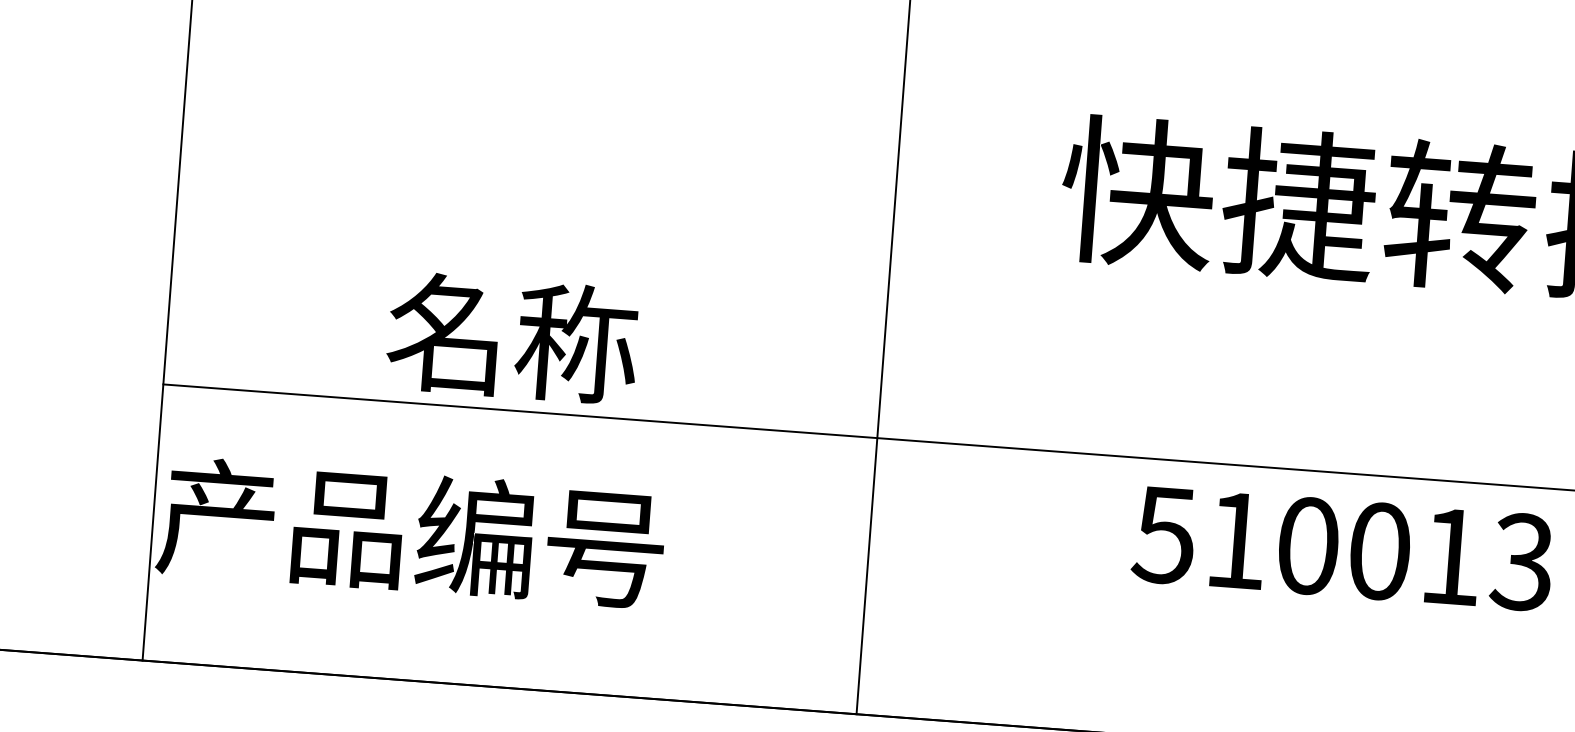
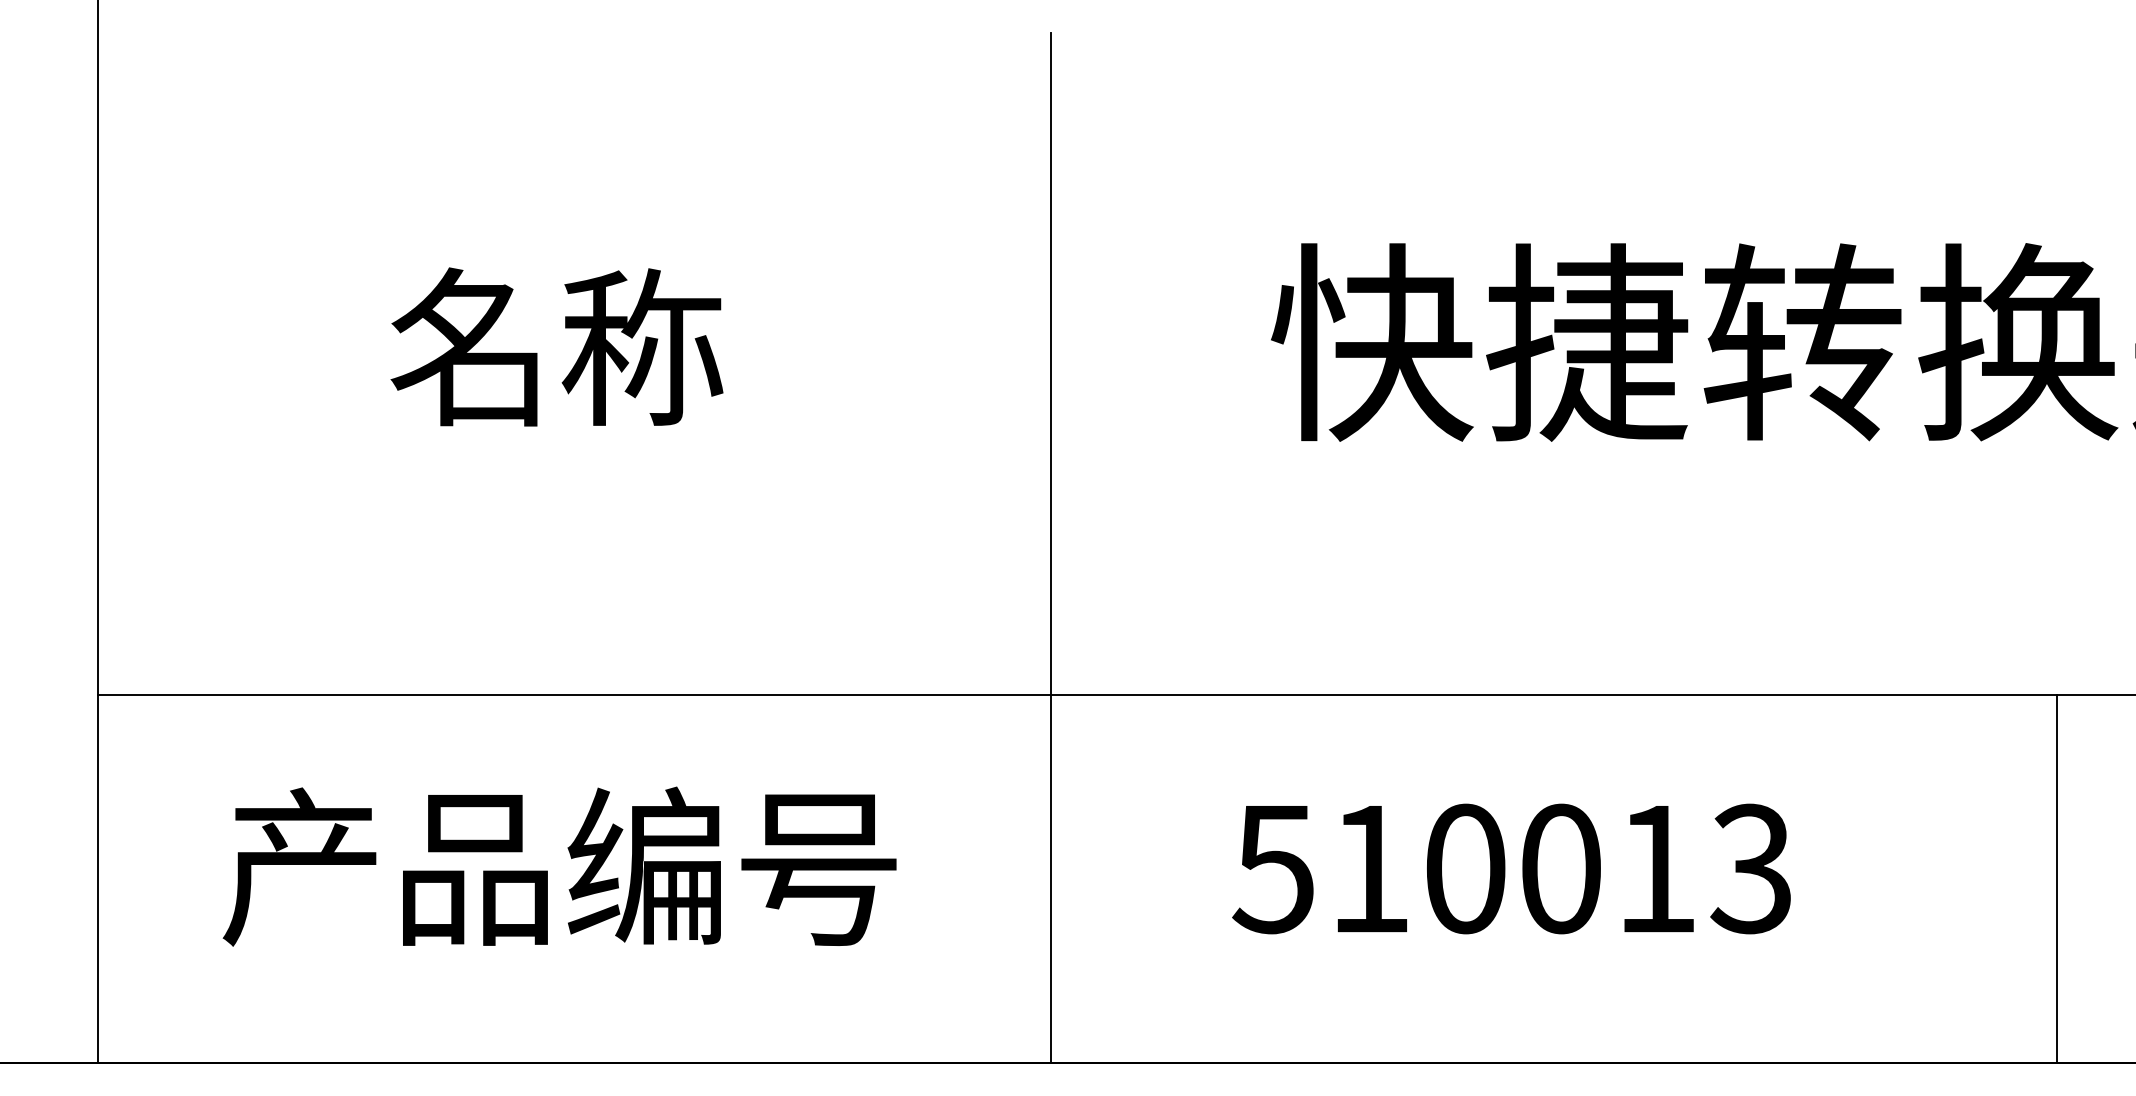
text: (512, 338) -> (556, 346), moved
text: (411, 532) -> (559, 866), moved
text: (1342, 548) -> (1511, 868), moved

